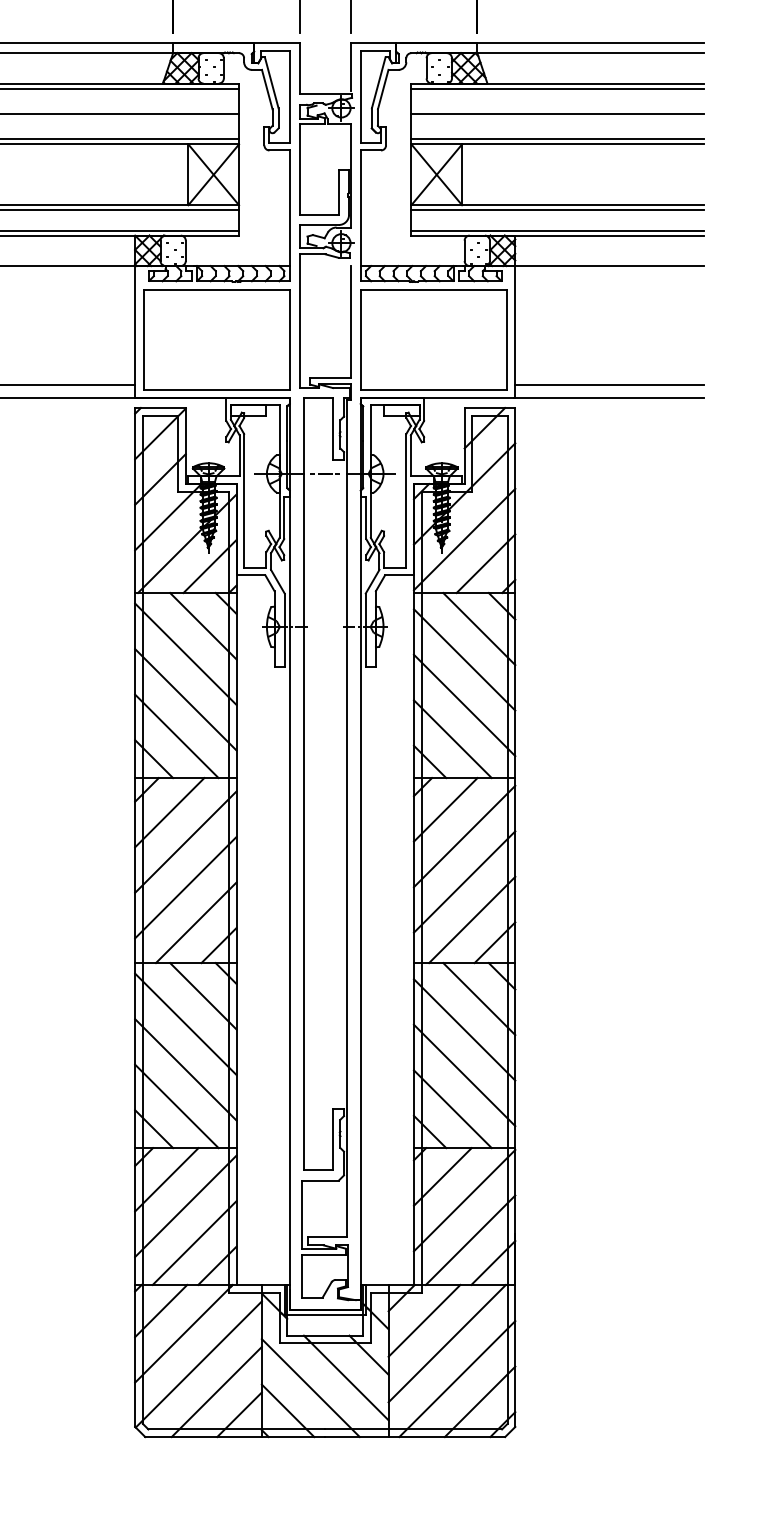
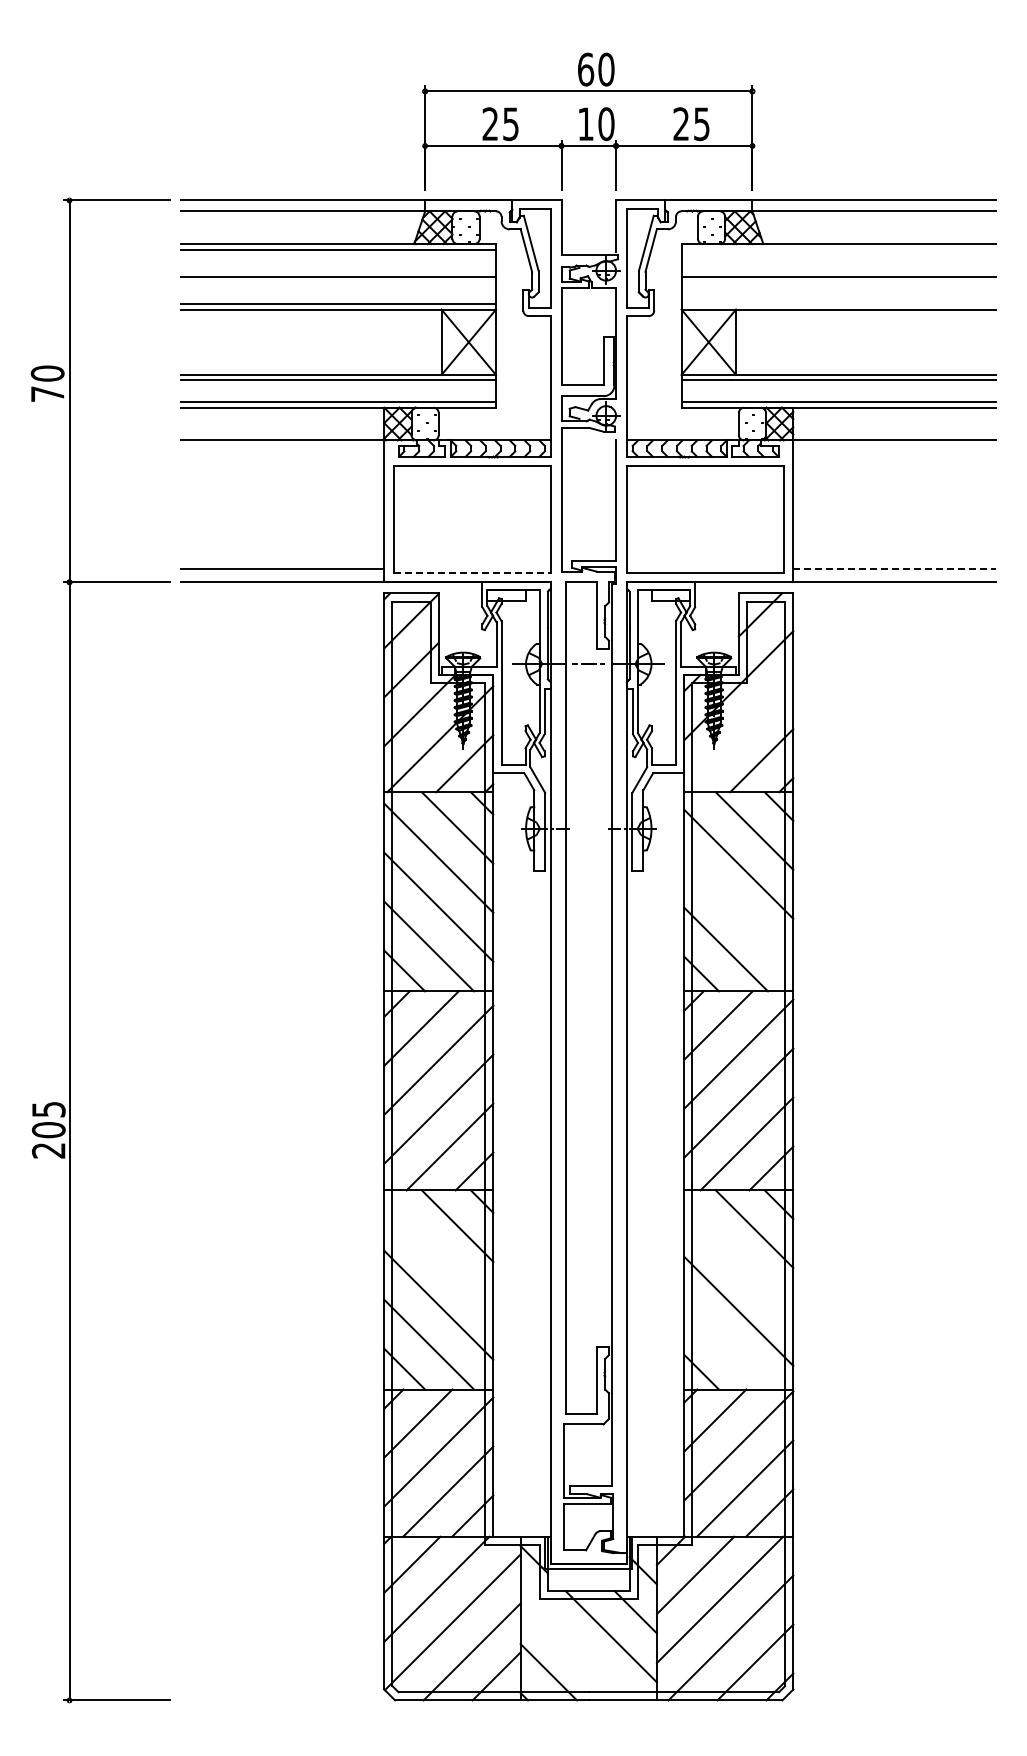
line: (557, 88) -> (838, 249), removed
line: (557, 139) -> (838, 304), removed
line: (610, 385) -> (895, 568), solid -> dashed
line: (217, 389) -> (472, 573), solid -> dashed
line: (464, 539) -> (738, 734), removed
line: (464, 704) -> (738, 912), removed
line: (185, 1023) -> (438, 1255), removed
line: (464, 1029) -> (738, 1261), removed
line: (452, 1109) -> (725, 1347), removed
line: (310, 1387) -> (572, 1647), removed

